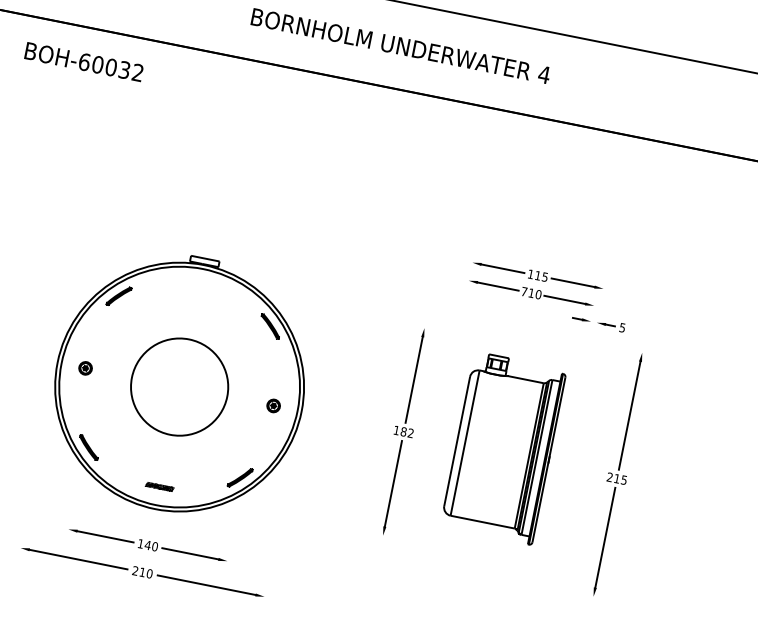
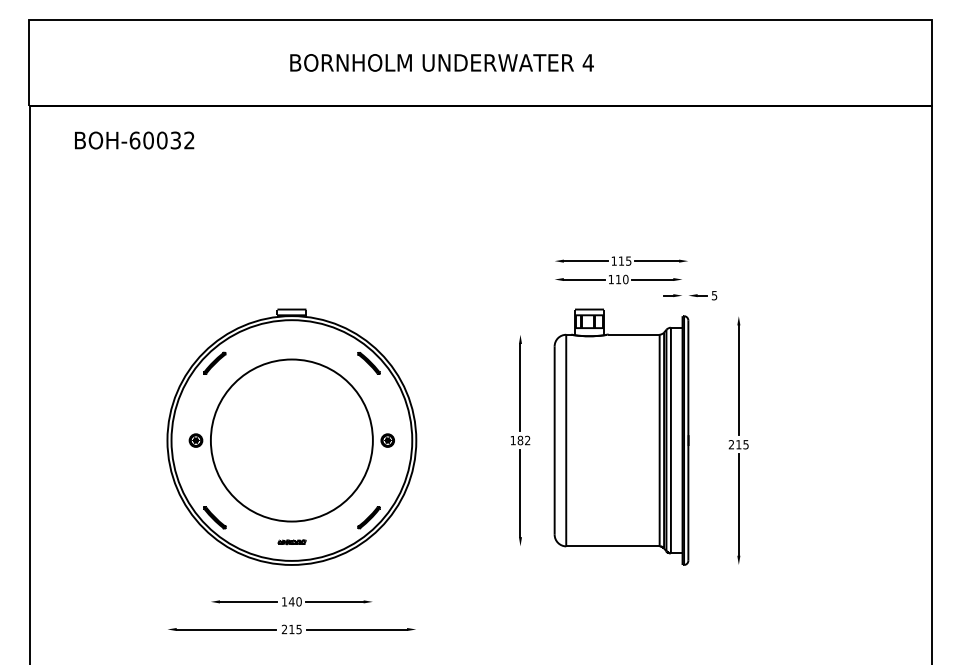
text: (523, 291) -> (610, 279), 710 -> 110
circle: (179, 386) -> (291, 440), size x1.67
part: (503, 447) -> (621, 436), size x1.43
text: (149, 573) -> (298, 629), 210 -> 215

